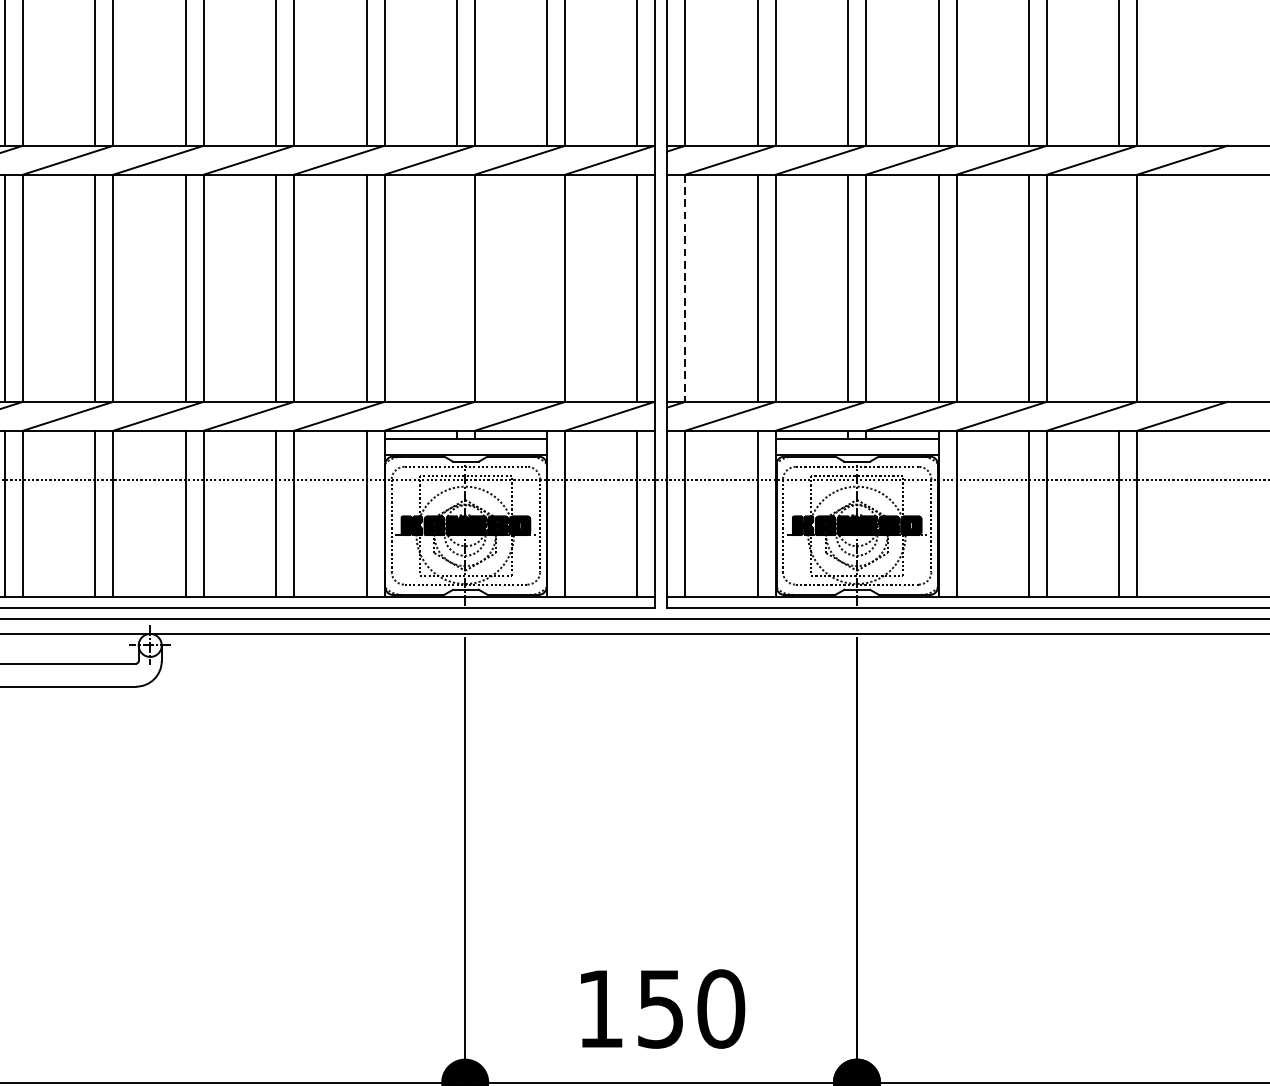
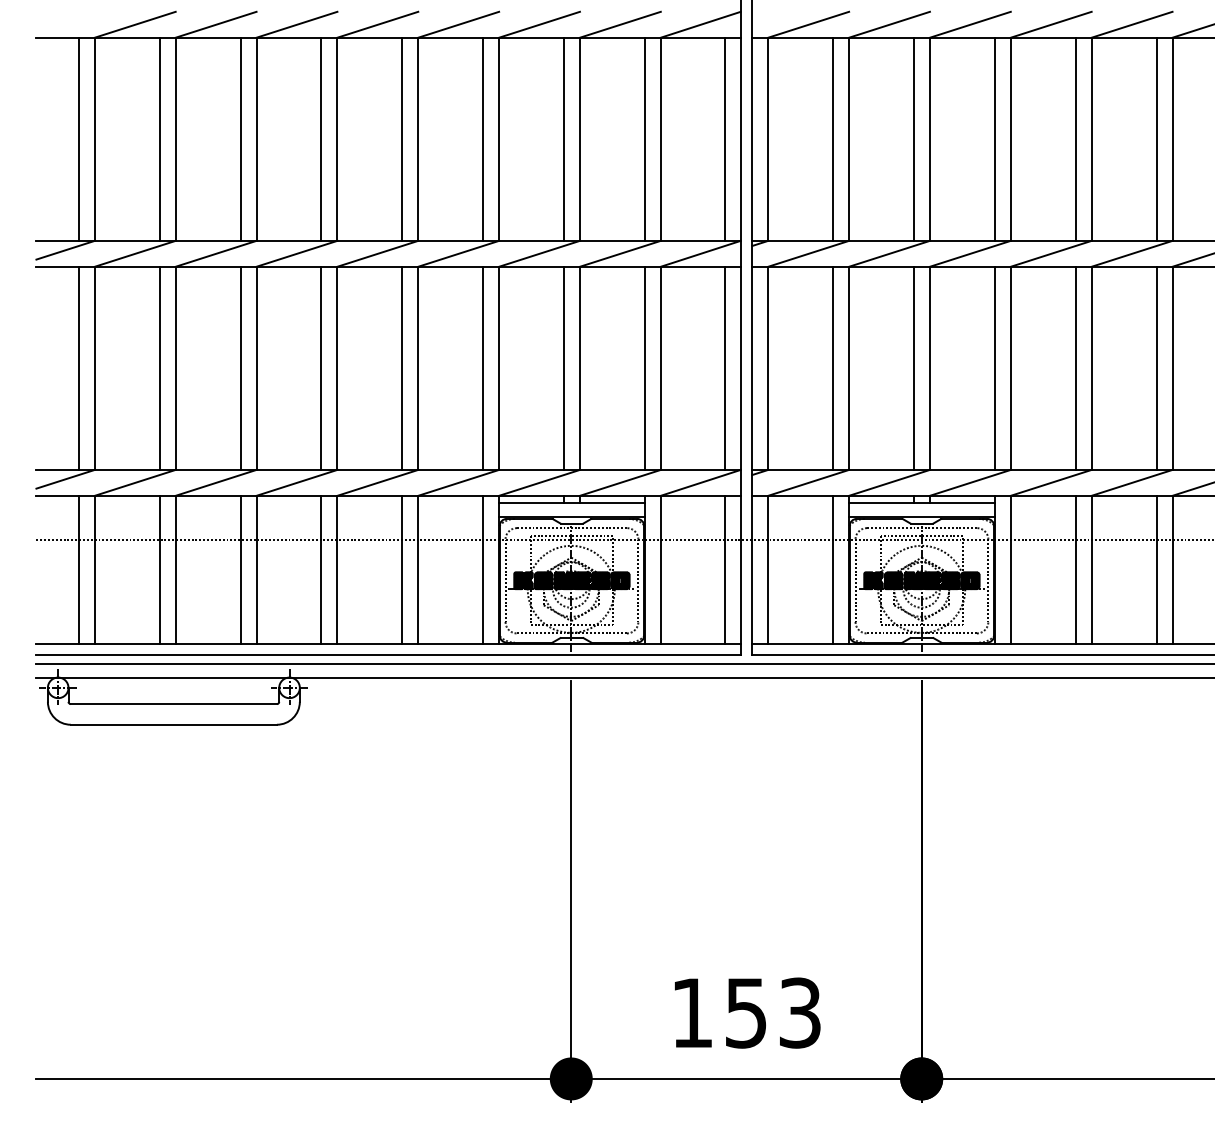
line: (456, 287) -> (563, 367), added
line: (547, 287) -> (644, 367), added
line: (1119, 287) -> (1156, 367), added
line: (685, 288) -> (768, 368), dashed -> solid
text: (721, 1008) -> (800, 1012), 150 -> 153

